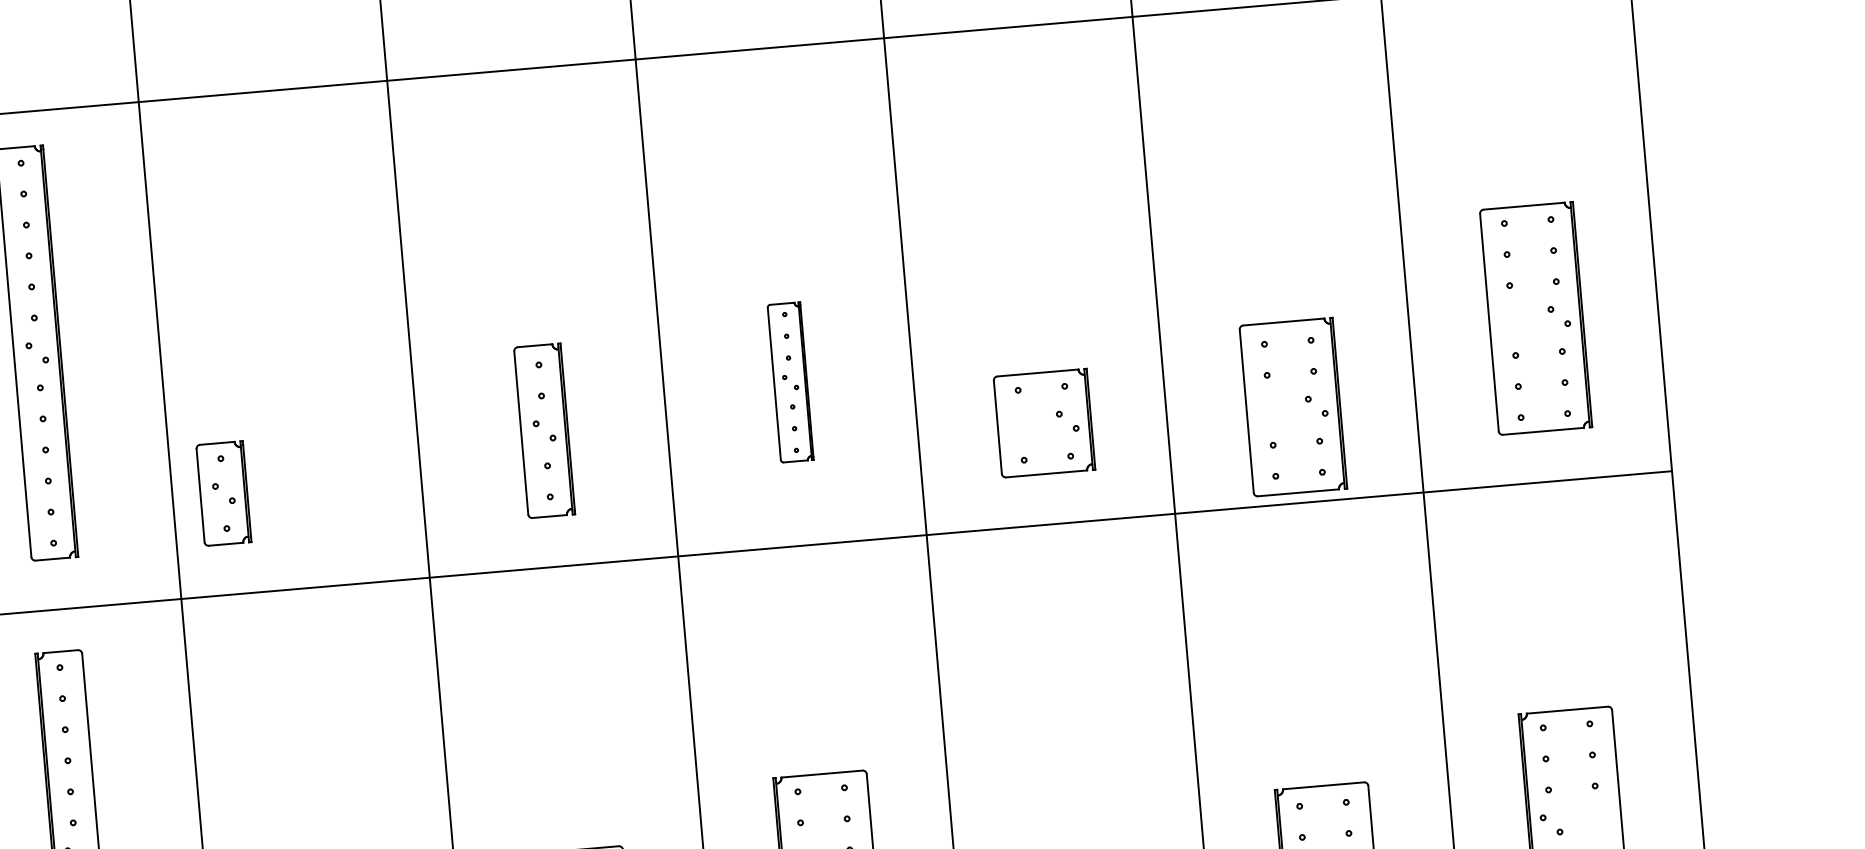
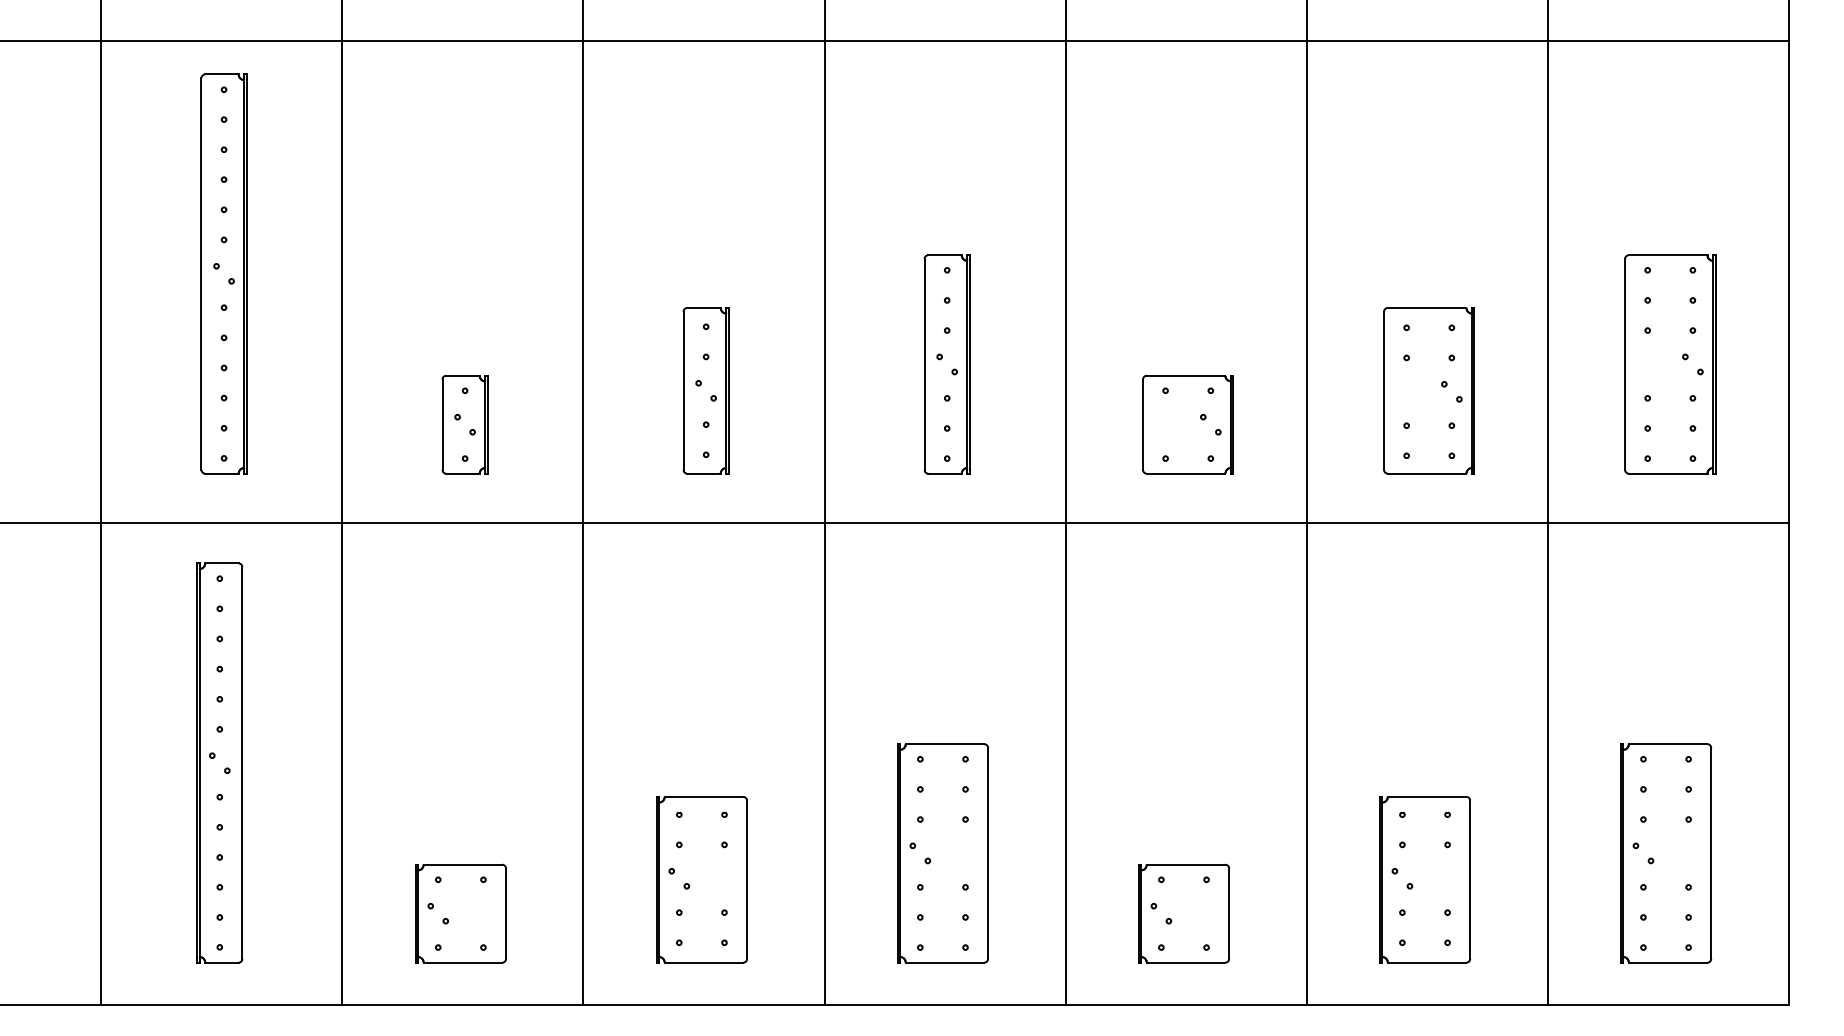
part: (789, 382) -> (946, 364), size x1.43
part: (1292, 406) -> (1428, 390), moved
part: (223, 493) -> (464, 424), moved

